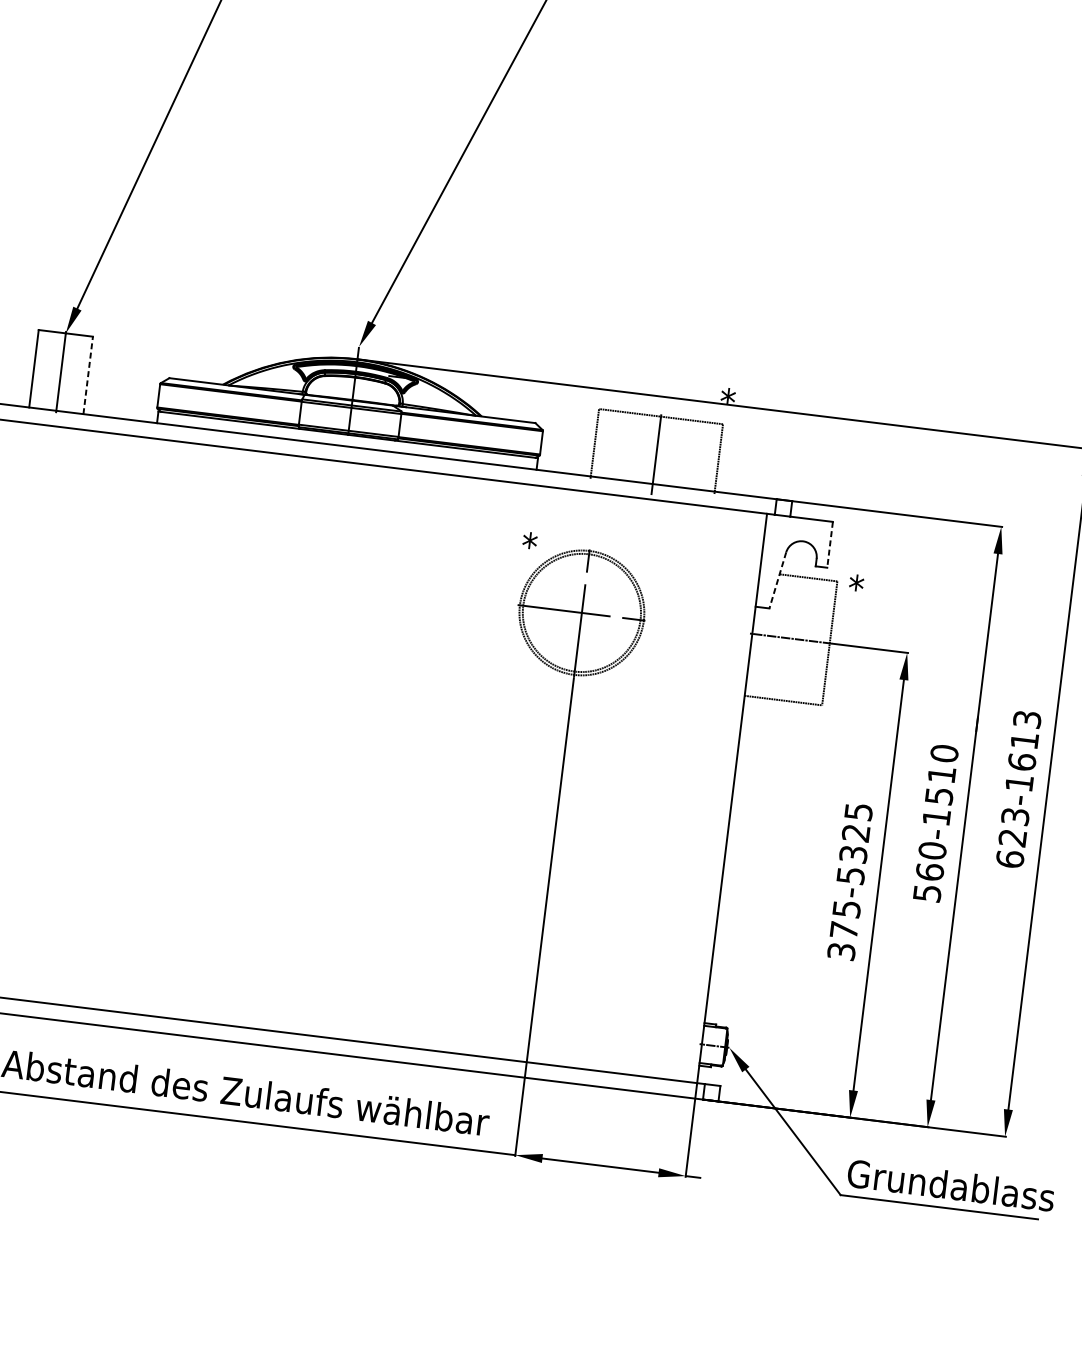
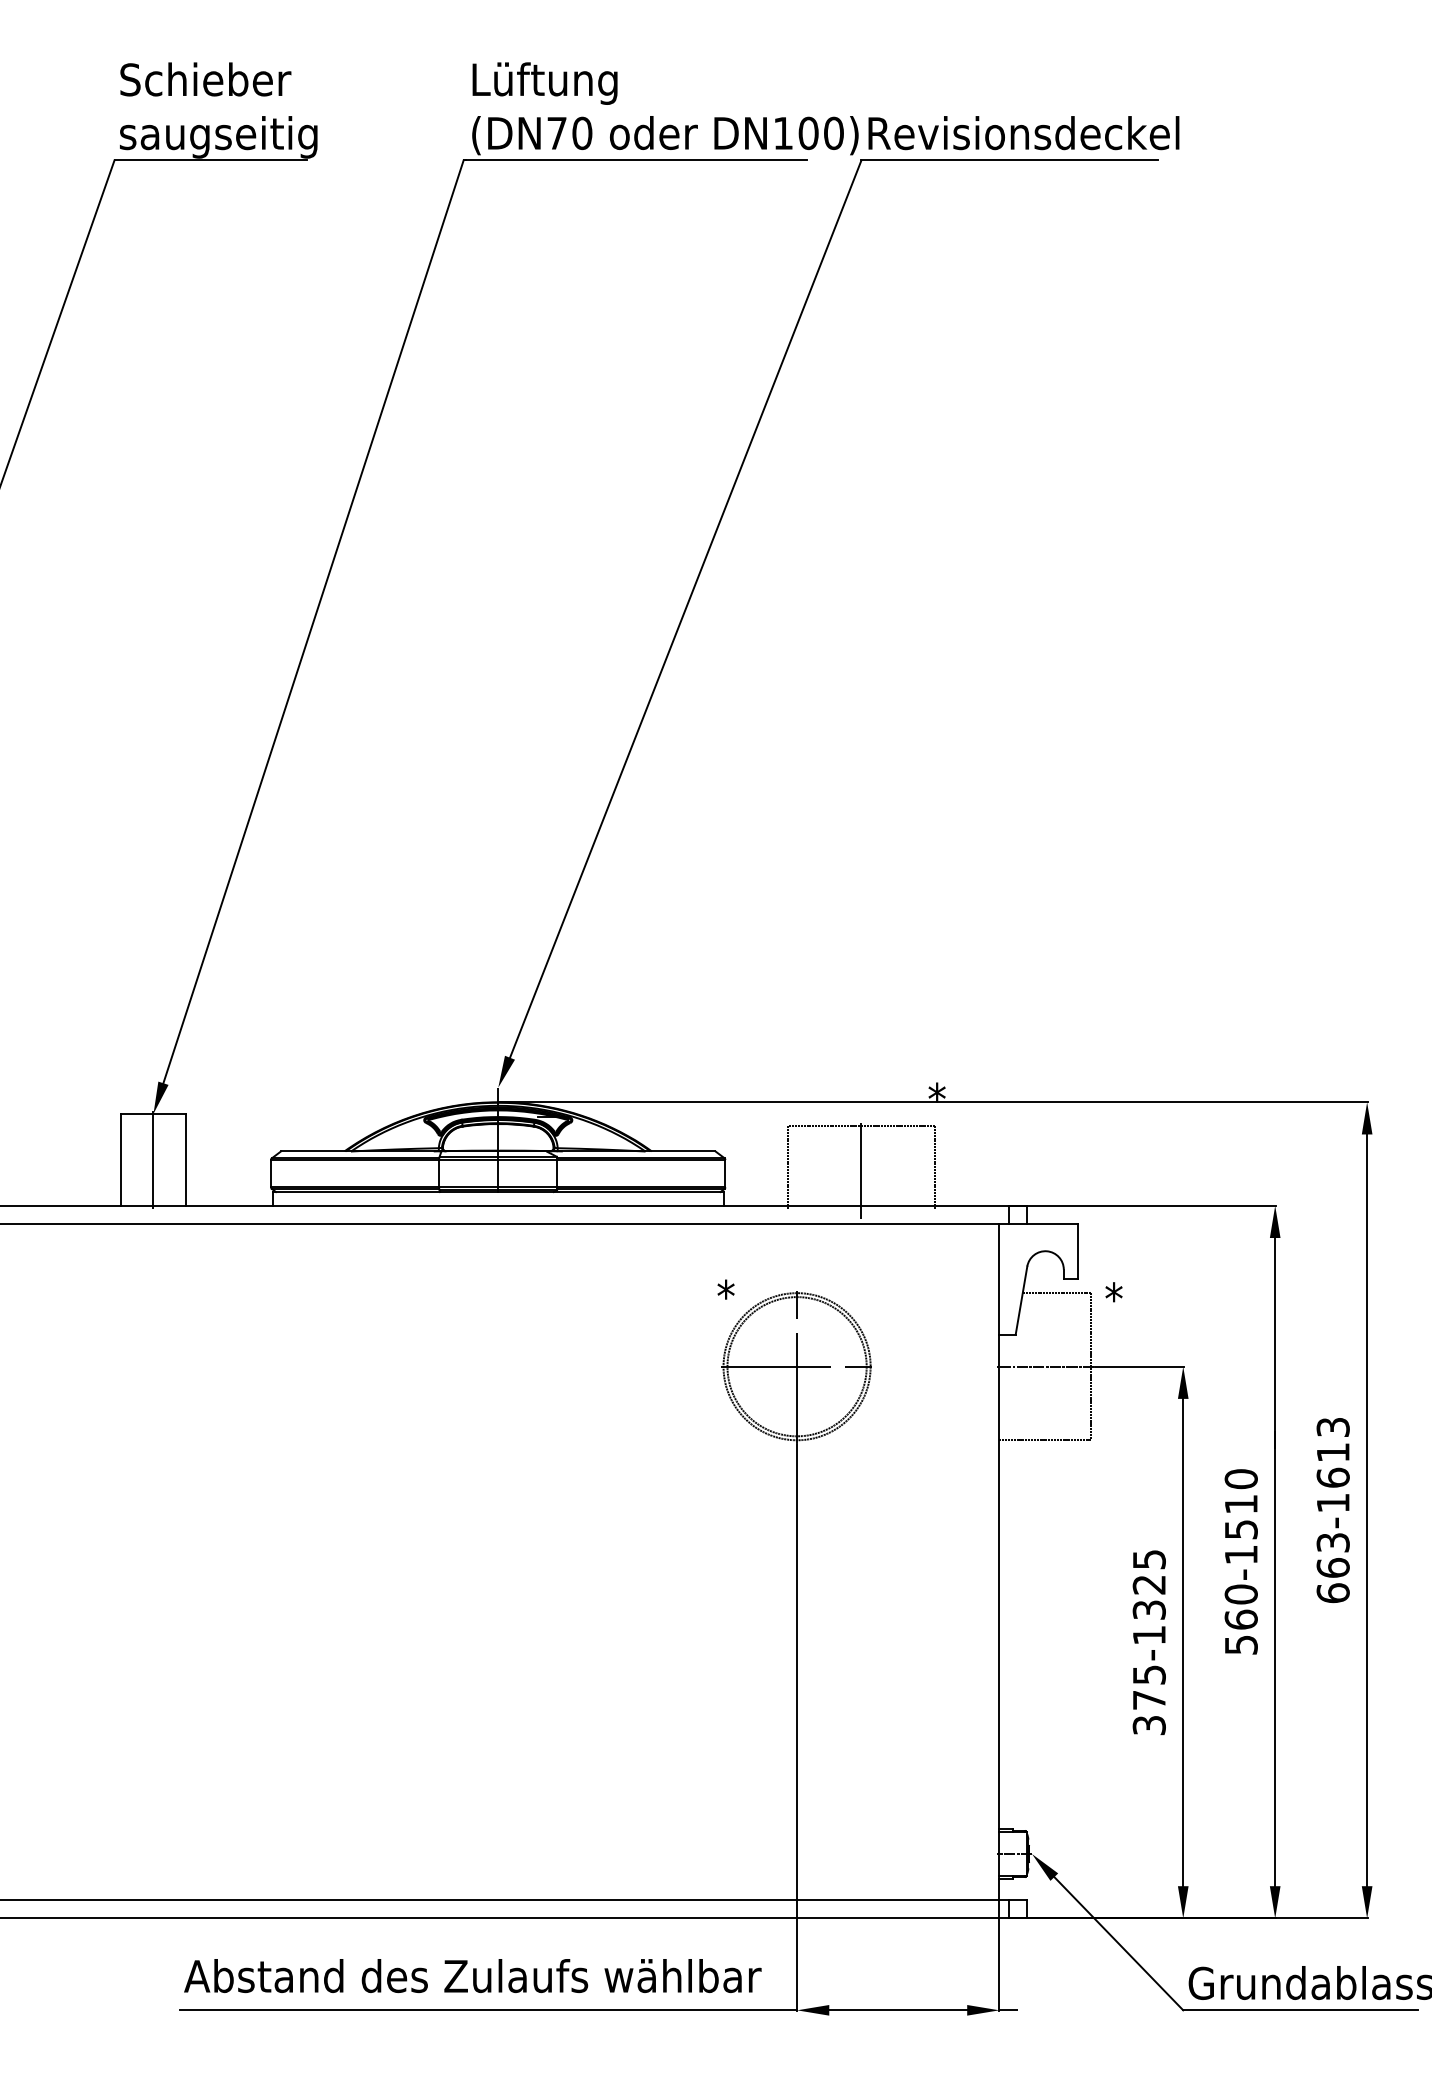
line: (88, 375) -> (185, 1159), dashed -> solid
line: (830, 544) -> (1077, 1251), dashed -> solid
line: (777, 581) -> (1021, 1301), dashed -> solid
text: (1012, 837) -> (1332, 1567), 623-1613 -> 663-1613
text: (851, 875) -> (1149, 1635), 375-5325 -> 375-1325

